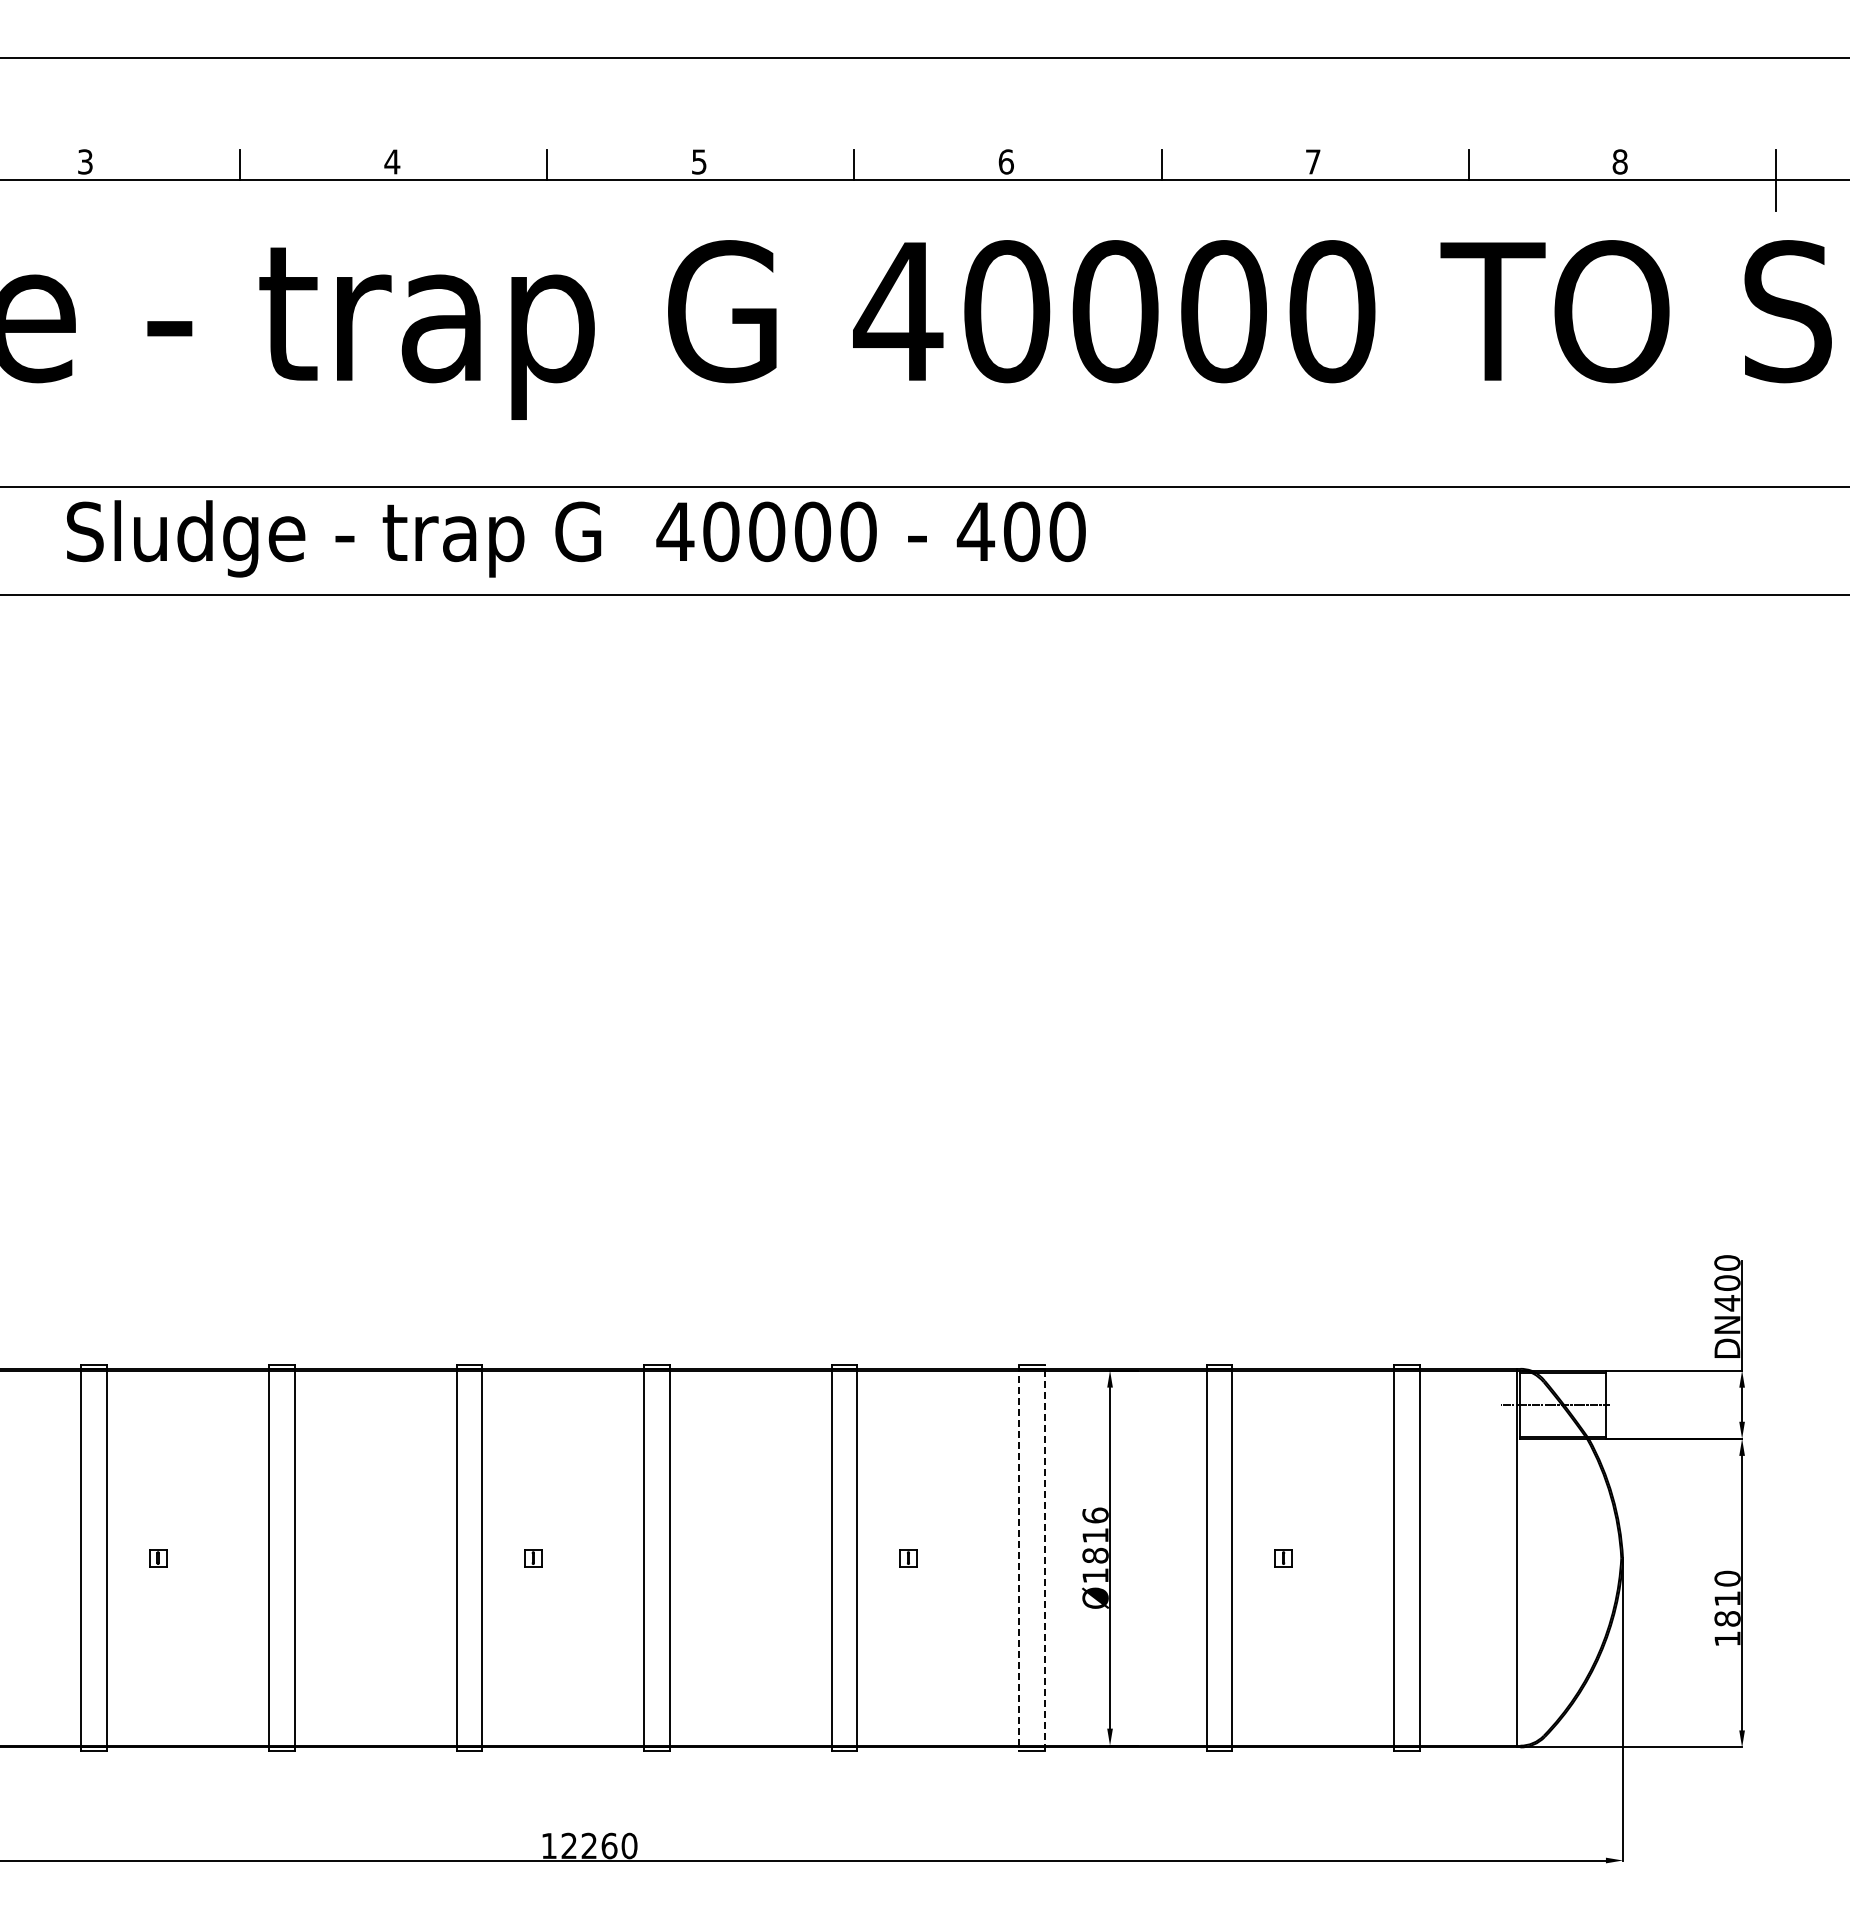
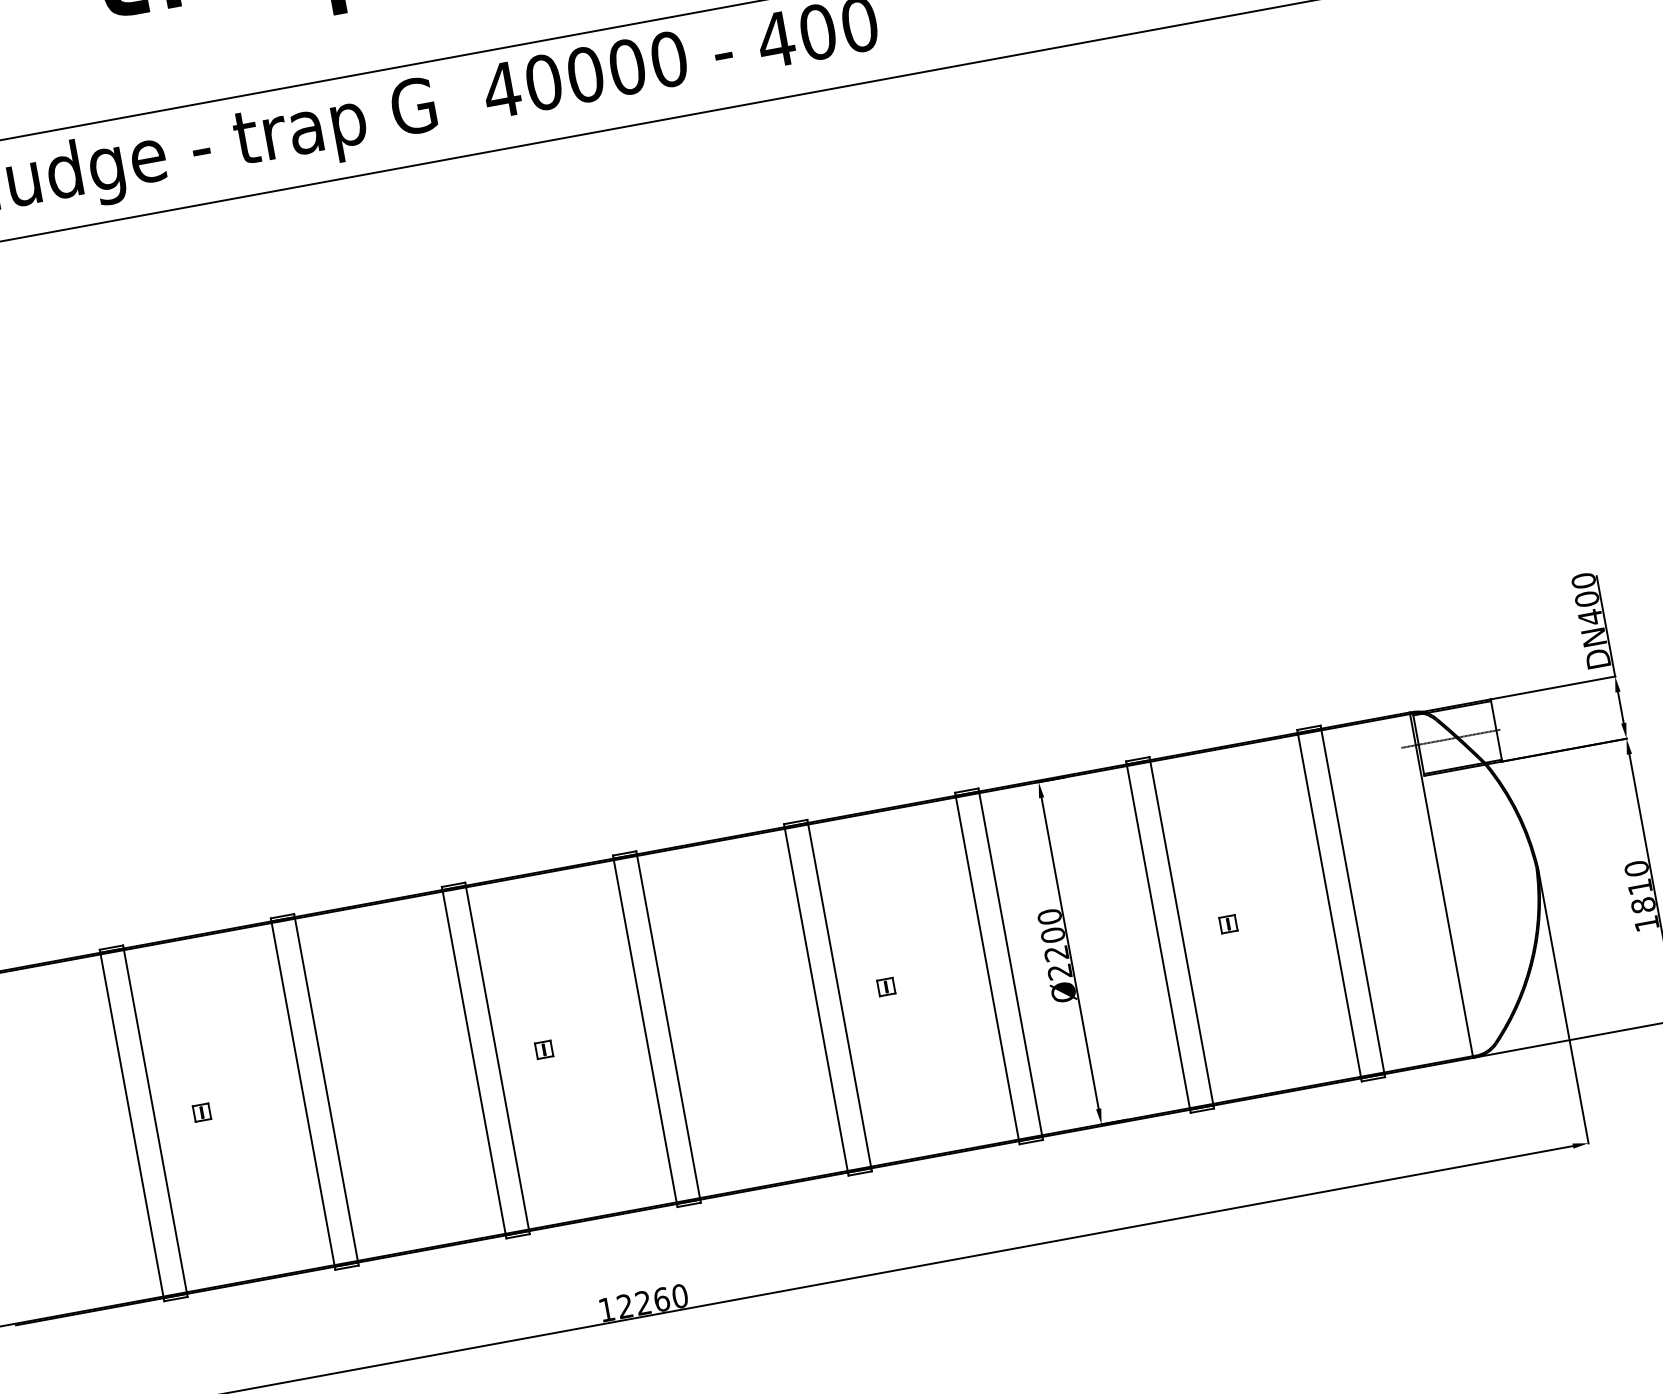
text: (1095, 1545) -> (1054, 944), Ø1816 -> Ø2200
line: (1019, 1558) -> (987, 968), dashed -> solid
line: (1044, 1558) -> (1010, 964), dashed -> solid

